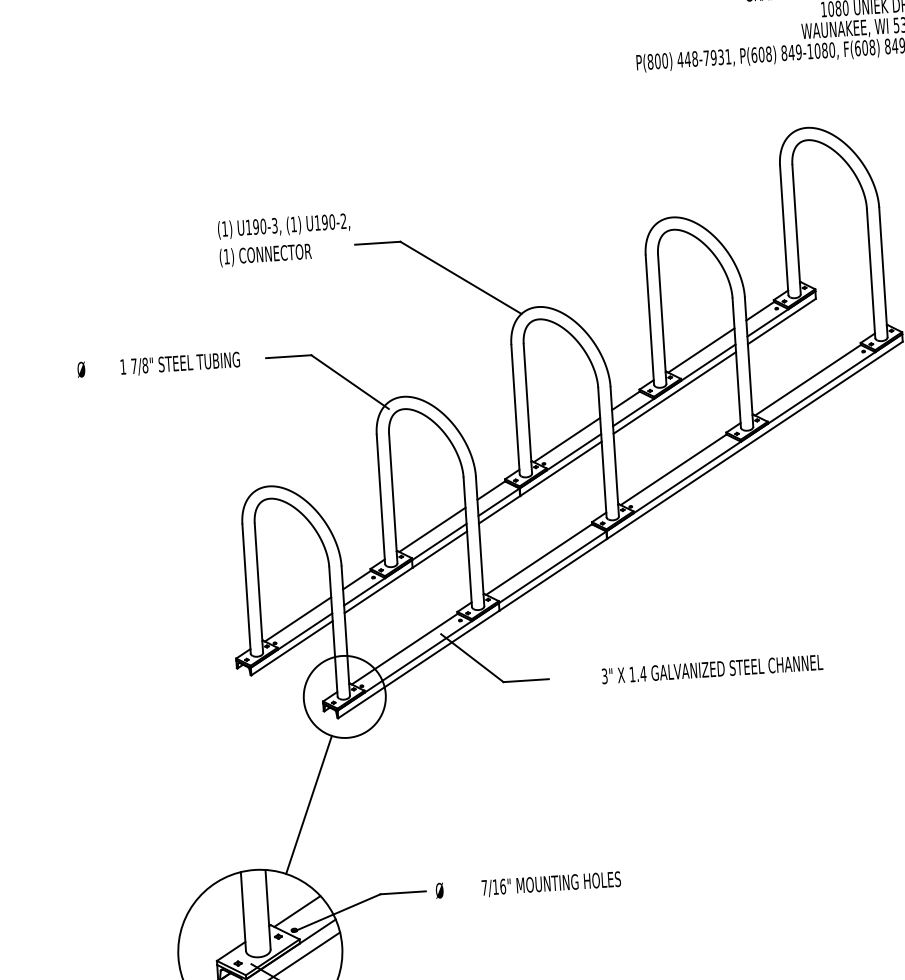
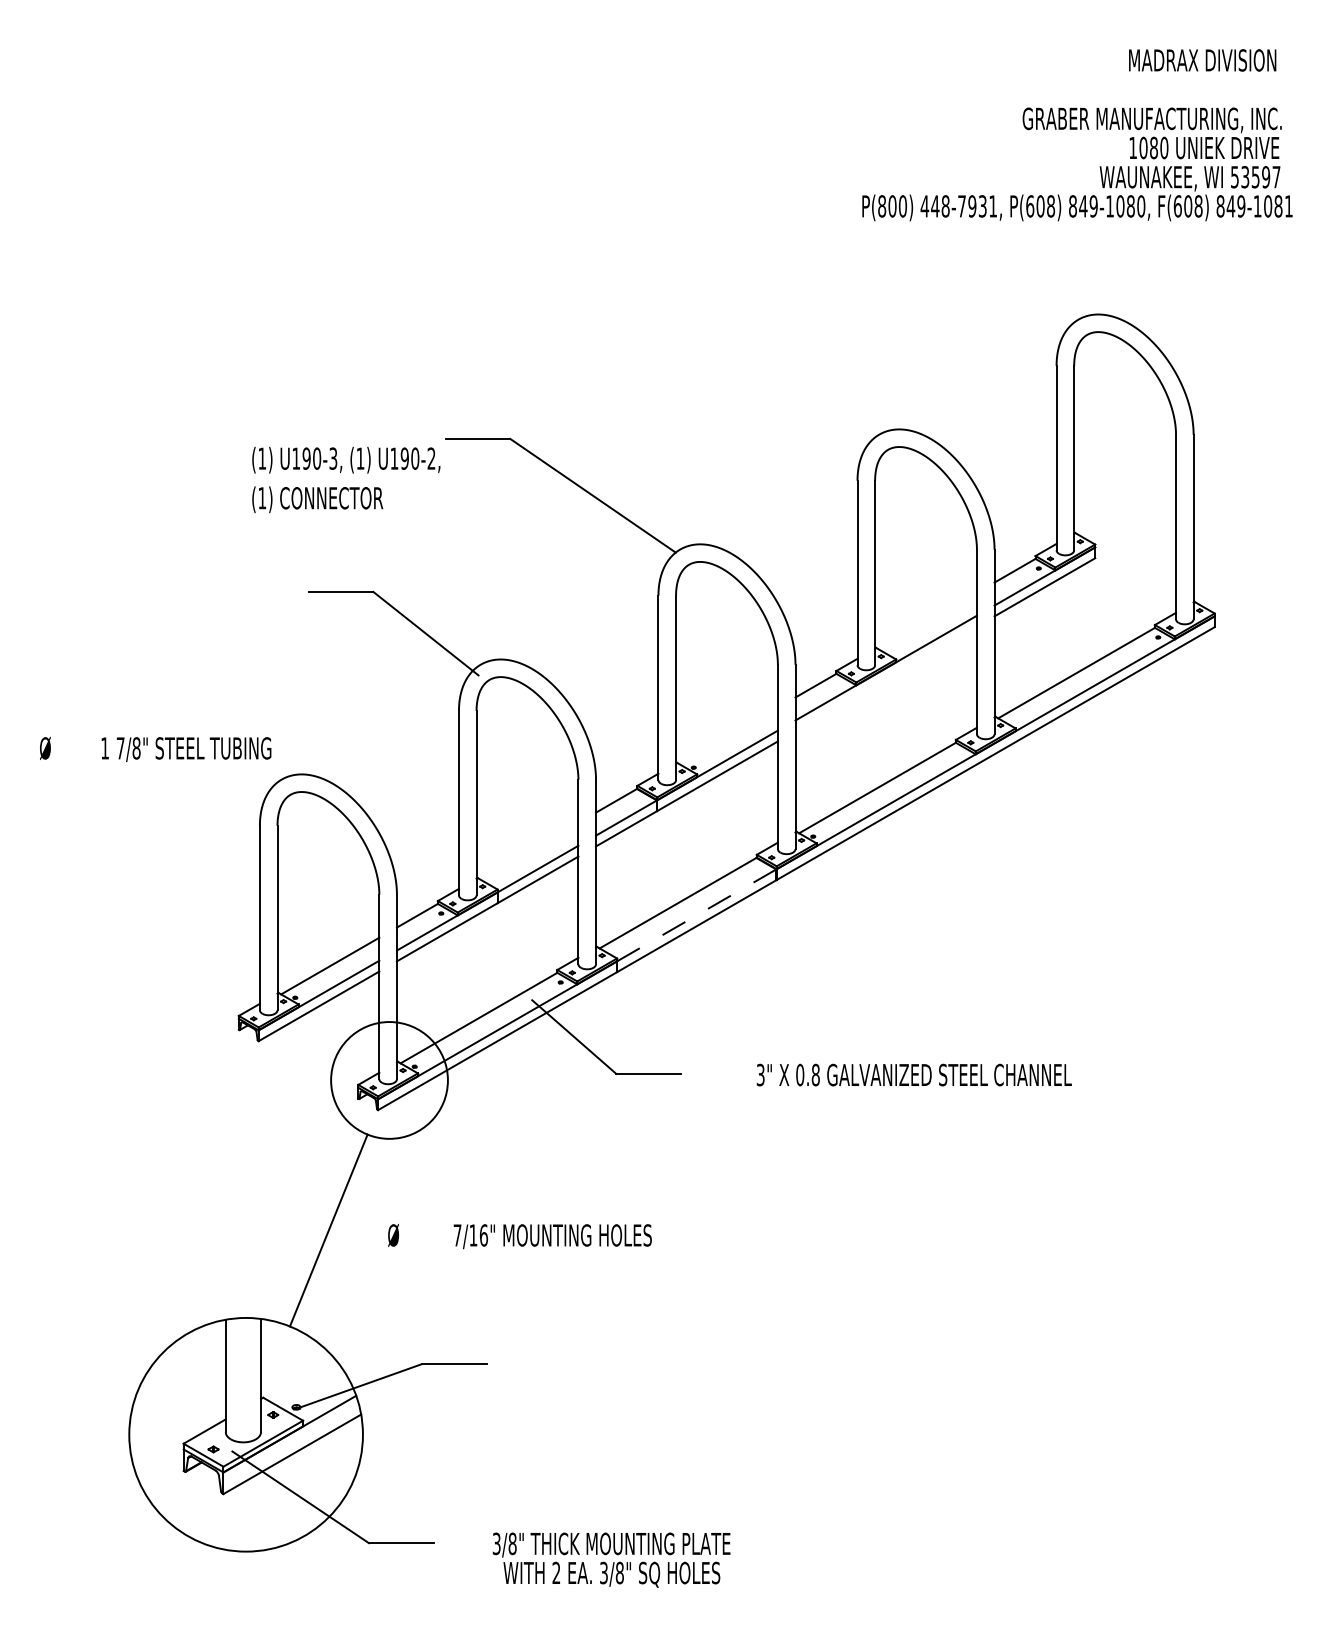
text: (284, 239) -> (346, 479), moved
line: (701, 350) -> (927, 620), removed
text: (158, 365) -> (155, 749), moved
line: (674, 392) -> (885, 678), removed
line: (566, 439) -> (728, 735), removed
line: (432, 529) -> (529, 850), removed
line: (552, 567) -> (696, 915), solid -> dashed
text: (638, 673) -> (808, 1074), 1.4 -> 0.8
text: (528, 885) -> (519, 1236), moved
line: (297, 911) -> (302, 1380), removed

